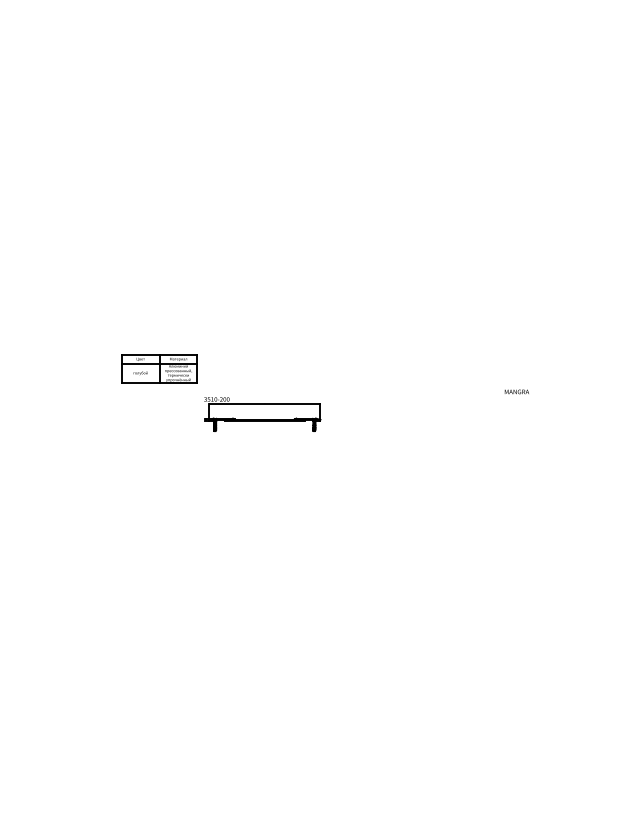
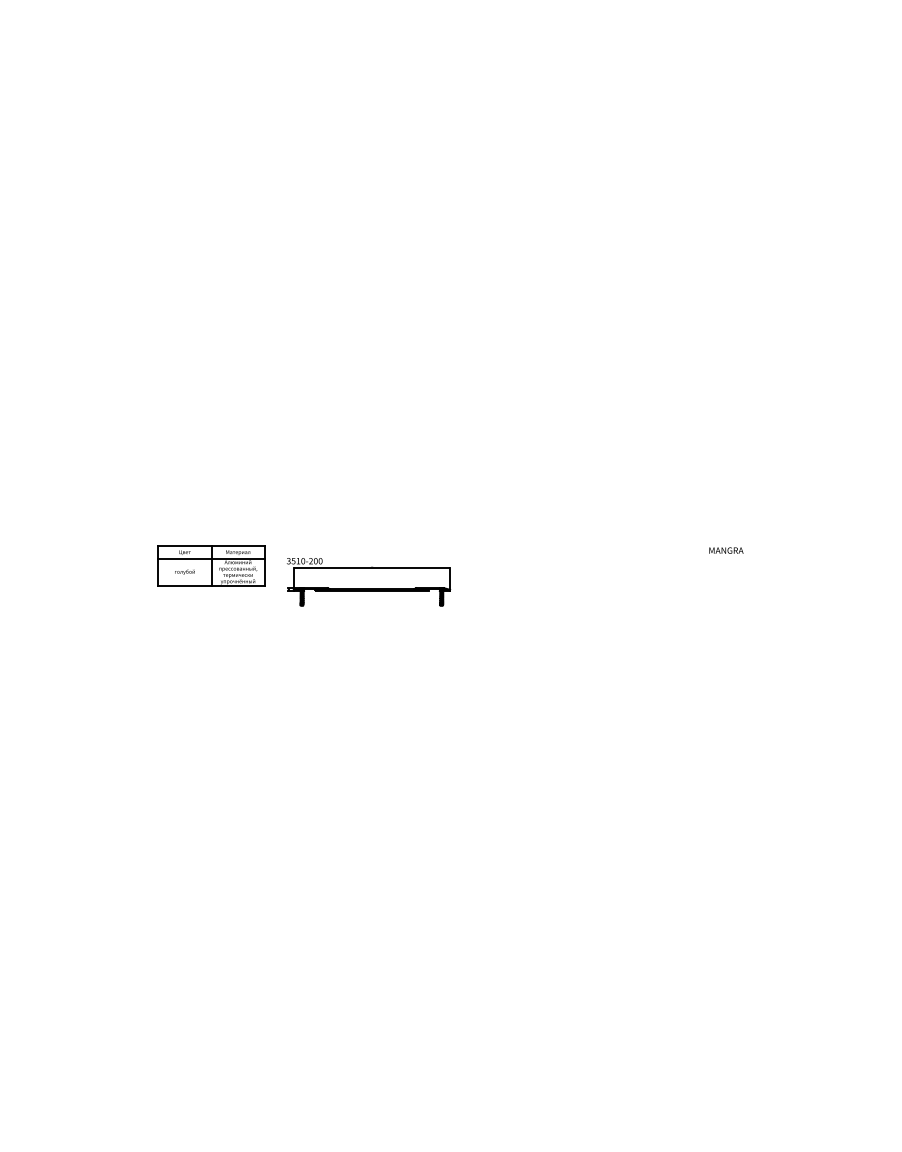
part: (159, 368) -> (211, 565), moved

